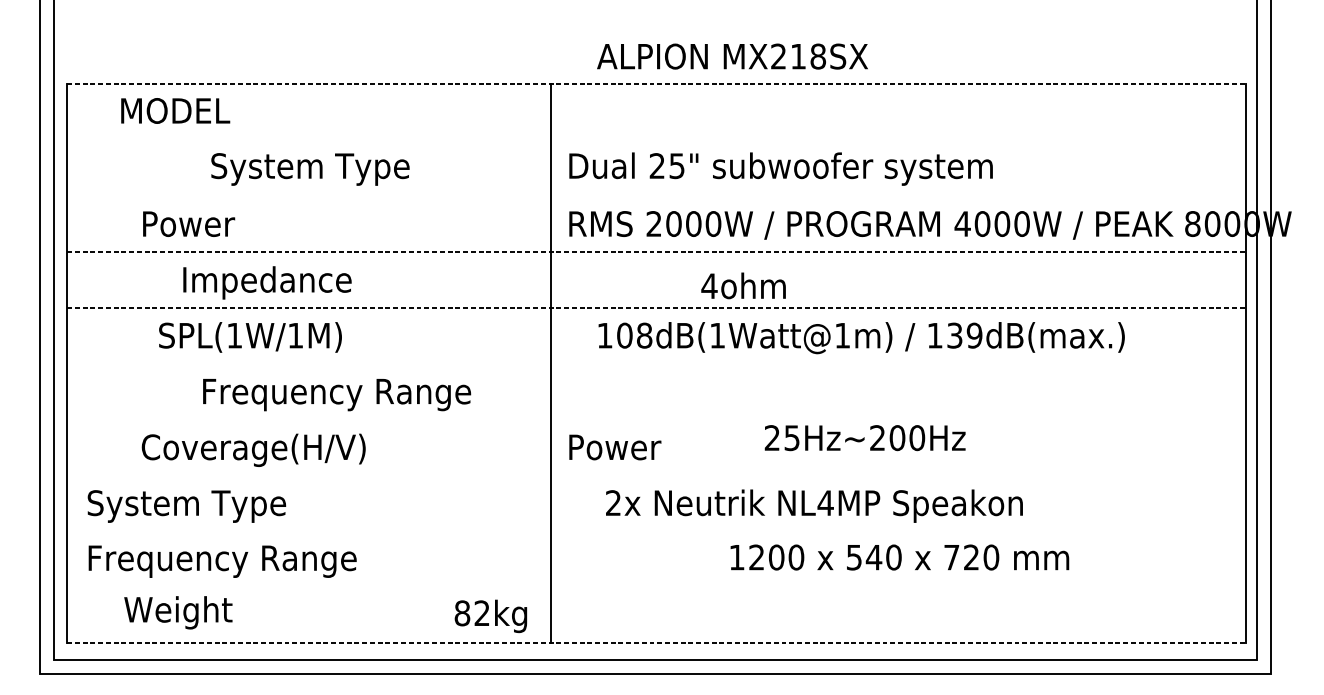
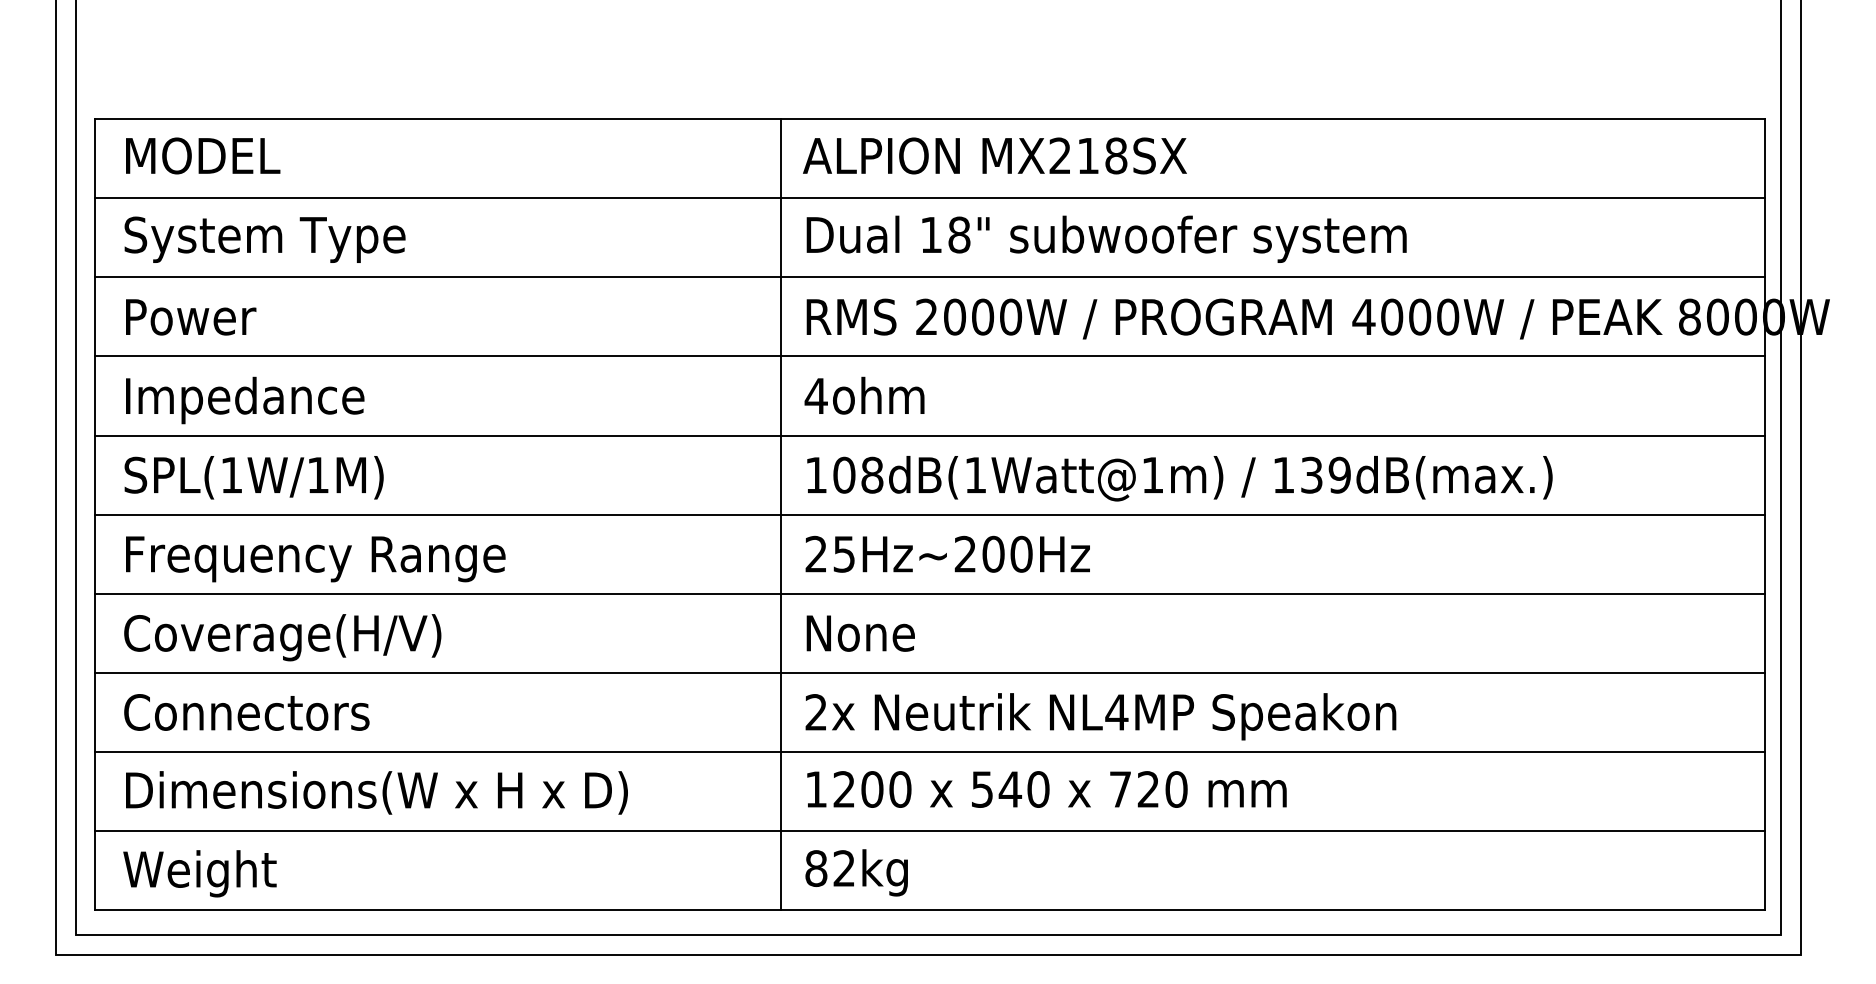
text: (732, 56) -> (994, 155), moved
line: (656, 84) -> (930, 119), dashed -> solid
text: (175, 110) -> (203, 155), moved
line: (655, 140) -> (929, 198), added
text: (667, 165) -> (945, 234), 25" -> 18"
text: (310, 169) -> (264, 239), moved
line: (655, 196) -> (929, 277), added
text: (189, 224) -> (191, 317), moved
line: (656, 251) -> (930, 356), dashed -> solid
text: (267, 282) -> (245, 400), moved
text: (743, 285) -> (864, 395), moved
line: (656, 307) -> (930, 435), dashed -> solid
text: (250, 337) -> (253, 477), moved
text: (861, 337) -> (1179, 478), moved
line: (655, 363) -> (929, 514), added
text: (336, 395) -> (315, 559), moved
line: (655, 419) -> (929, 593), added
text: (864, 437) -> (947, 553), moved
text: (617, 447) -> (874, 633), Power -> None
text: (253, 450) -> (282, 637), moved
line: (655, 474) -> (929, 672), added
text: (814, 505) -> (1100, 716), moved
text: (186, 506) -> (264, 717), System Type -> Connectors
line: (655, 530) -> (929, 751), added
text: (899, 557) -> (1046, 789), moved
text: (266, 561) -> (378, 794), Frequency Range -> Dimensions(W x H x D)
line: (655, 586) -> (929, 830), added
text: (178, 612) -> (199, 873), moved
text: (490, 616) -> (856, 872), moved
line: (656, 642) -> (930, 909), dashed -> solid

